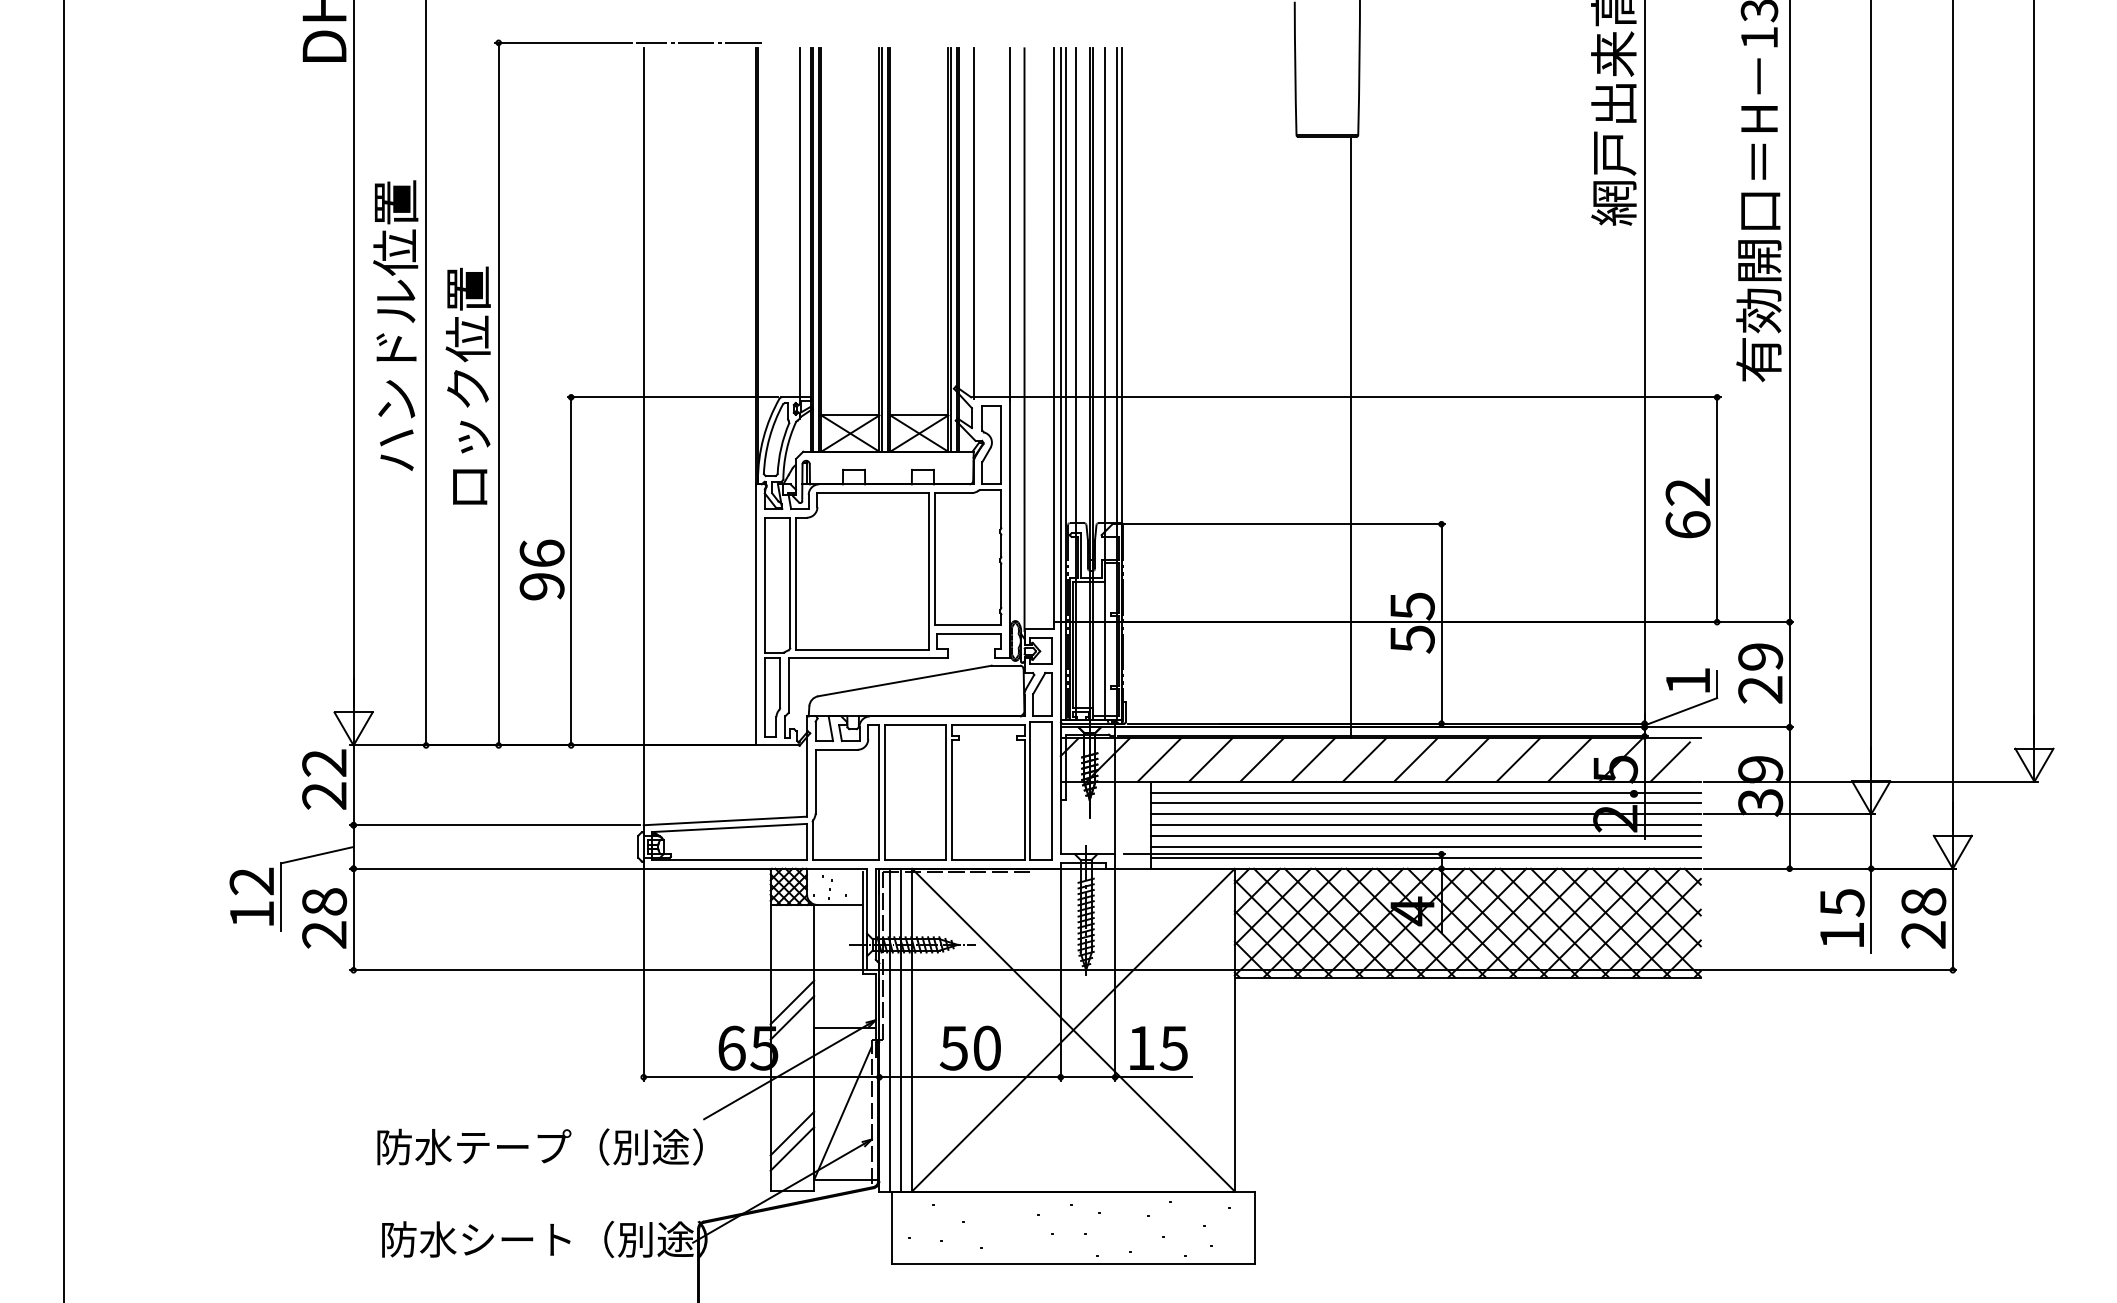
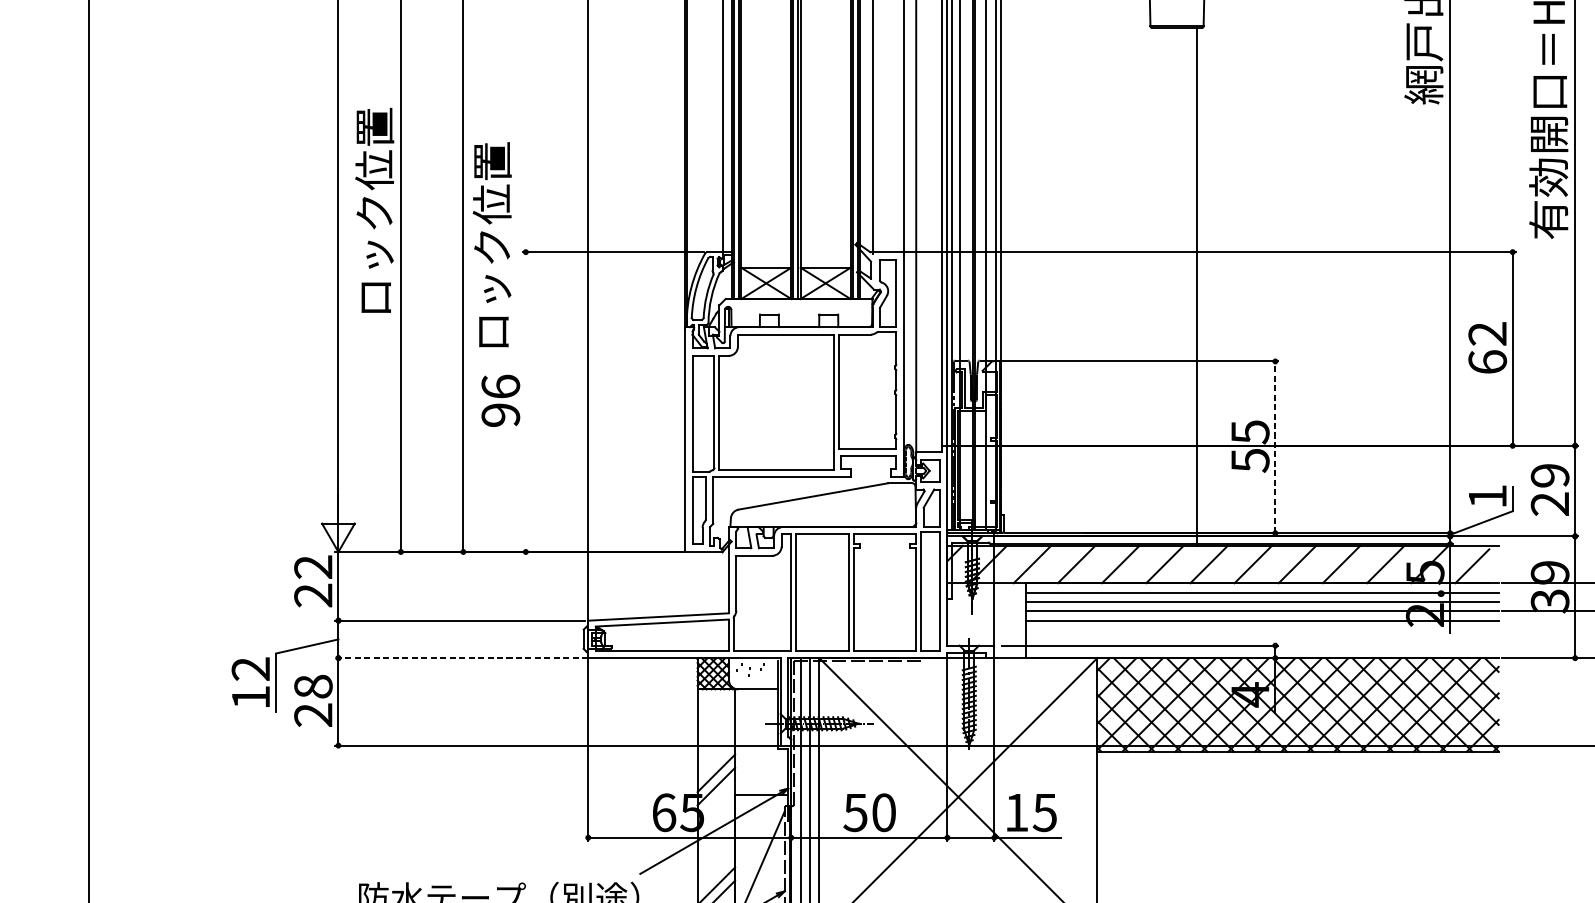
text: (395, 325) -> (374, 190), ハンドル位置 -> ロック位置
text: (467, 385) -> (491, 244), moved
line: (571, 571) -> (526, 402), removed
line: (1441, 623) -> (1275, 446), solid -> dashed
line: (1425, 836) -> (1261, 630), removed
line: (1425, 846) -> (1261, 639), removed
line: (1425, 857) -> (1261, 648), removed
line: (496, 868) -> (461, 657), solid -> dashed

